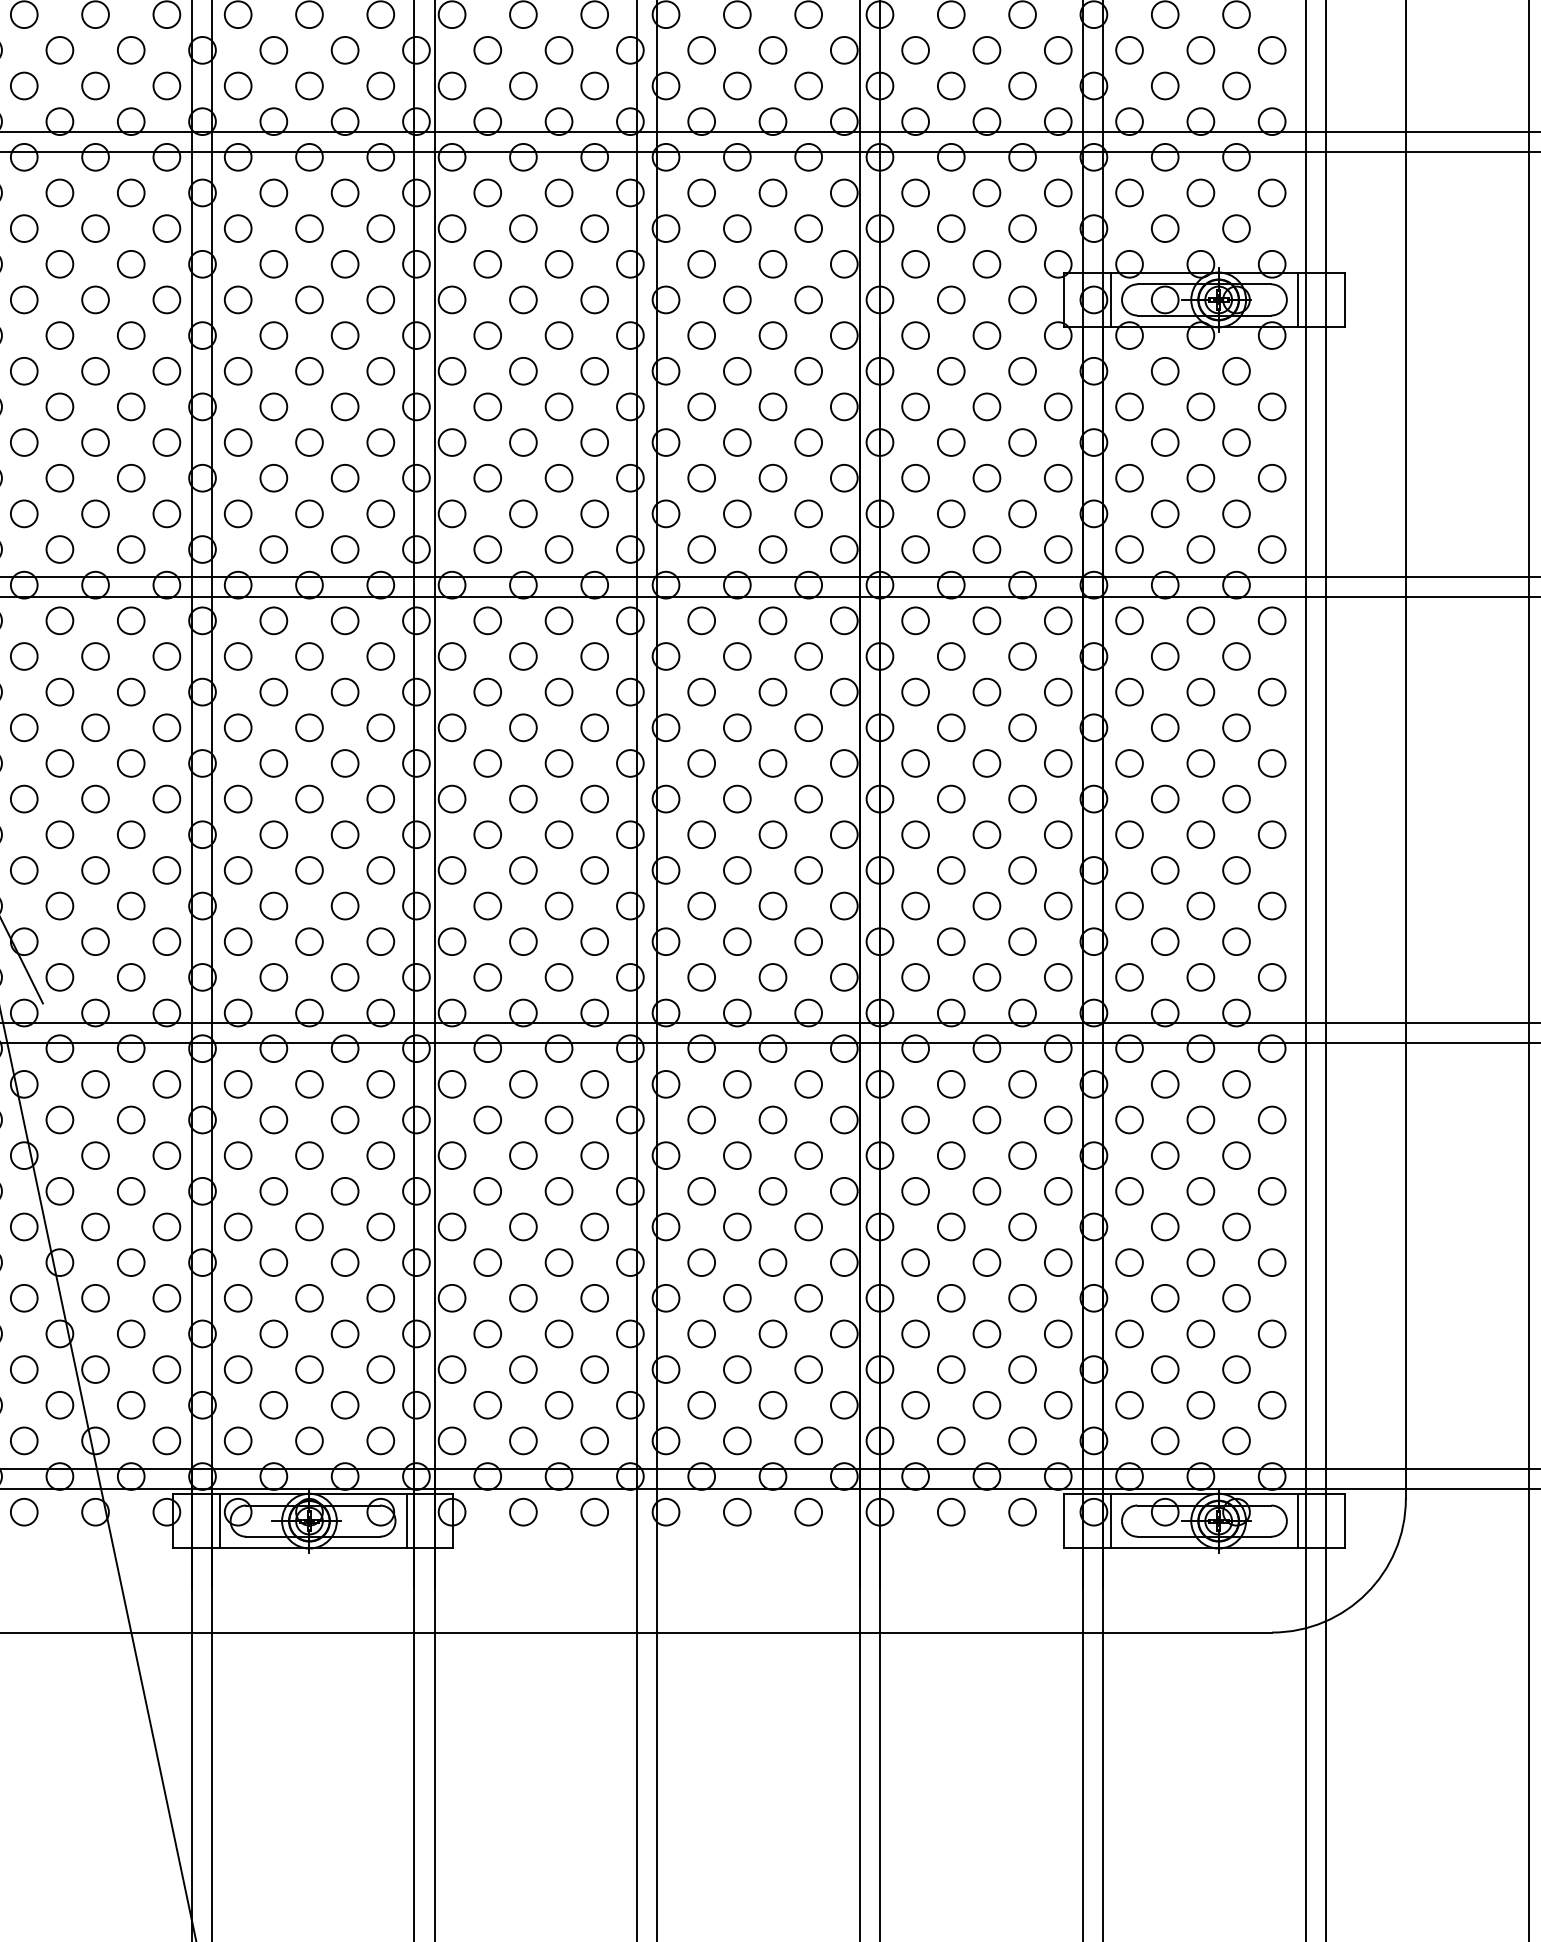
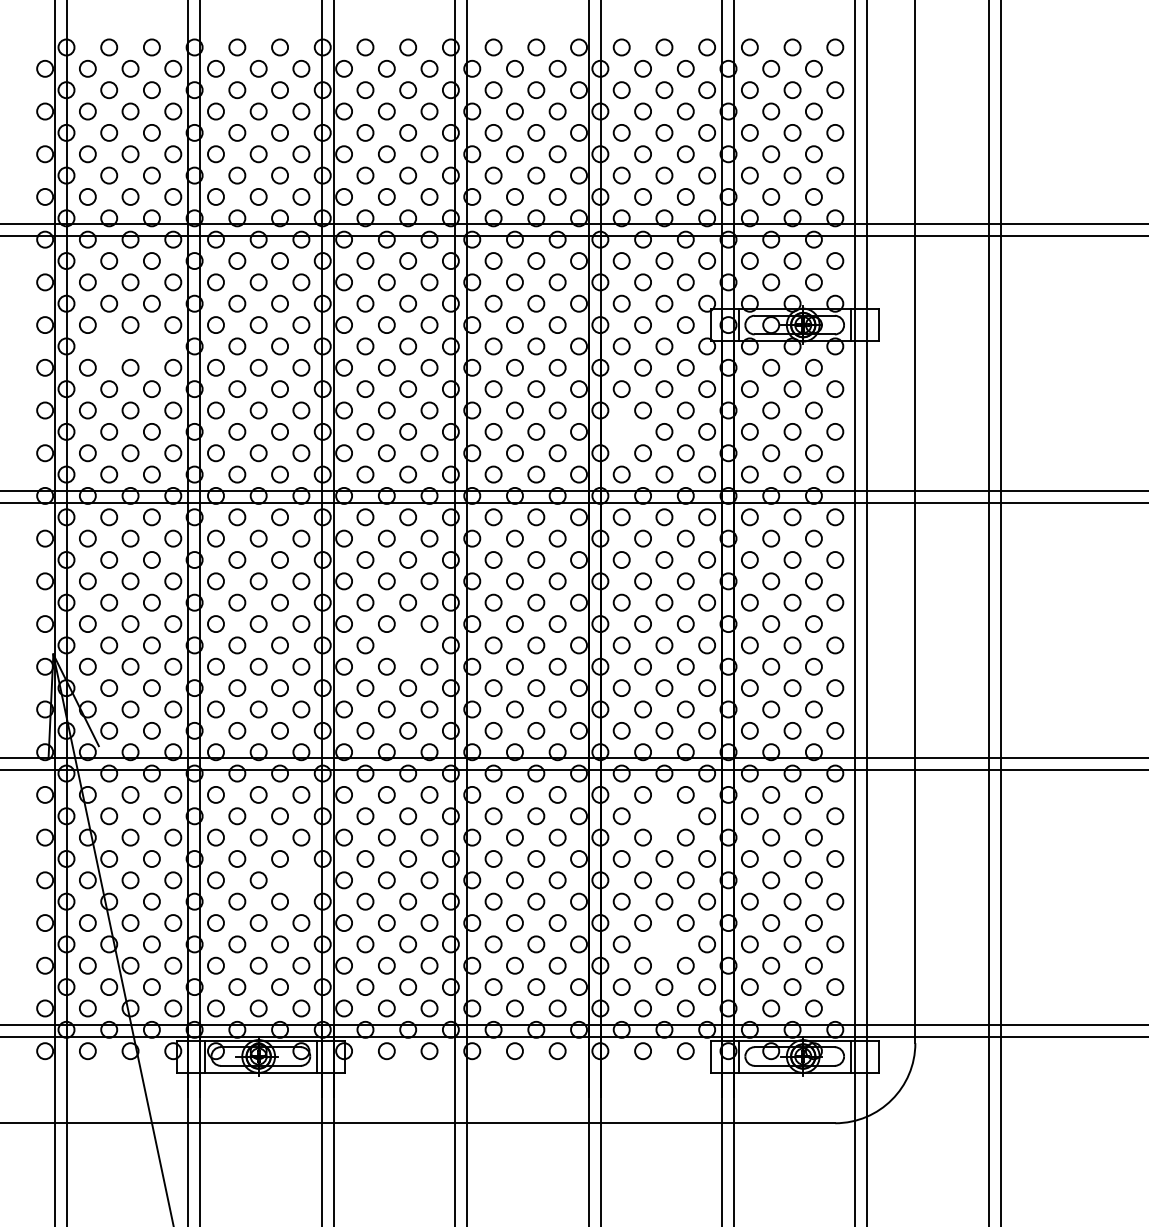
circle: (60, 335) -> (109, 346), removed
circle: (130, 335) -> (151, 346), removed
circle: (915, 477) -> (621, 431), removed
circle: (559, 834) -> (408, 645), removed
circle: (987, 1120) -> (664, 816), removed
circle: (380, 1227) -> (301, 880), removed
circle: (987, 1334) -> (664, 944), removed

